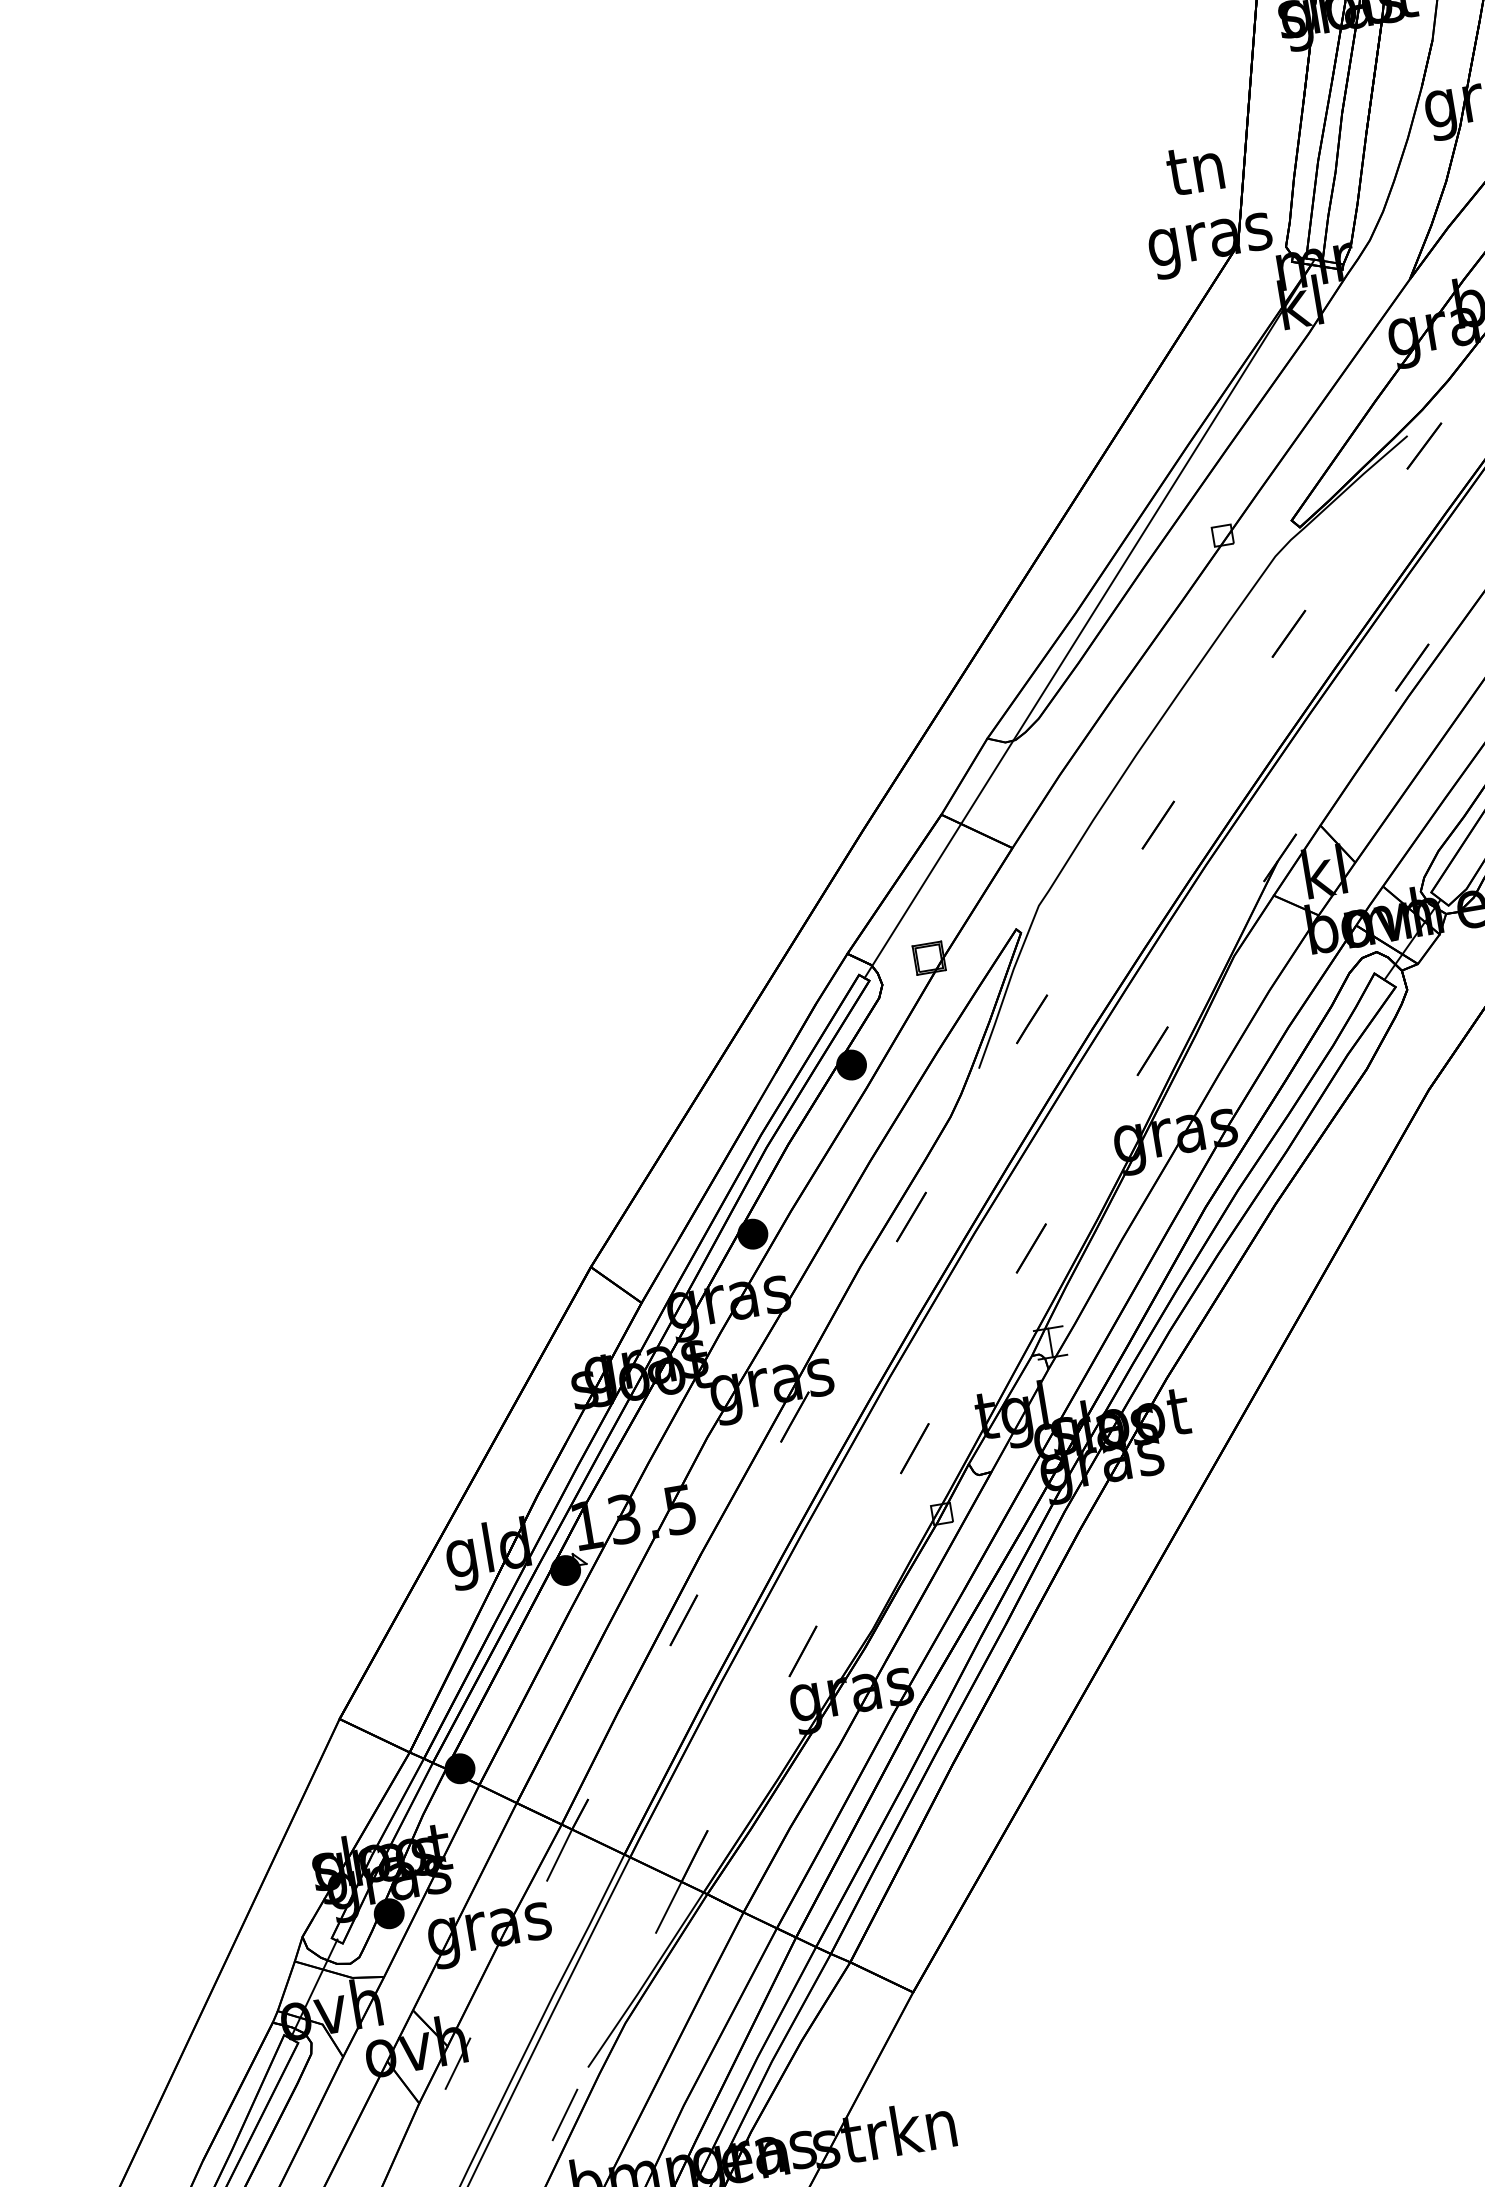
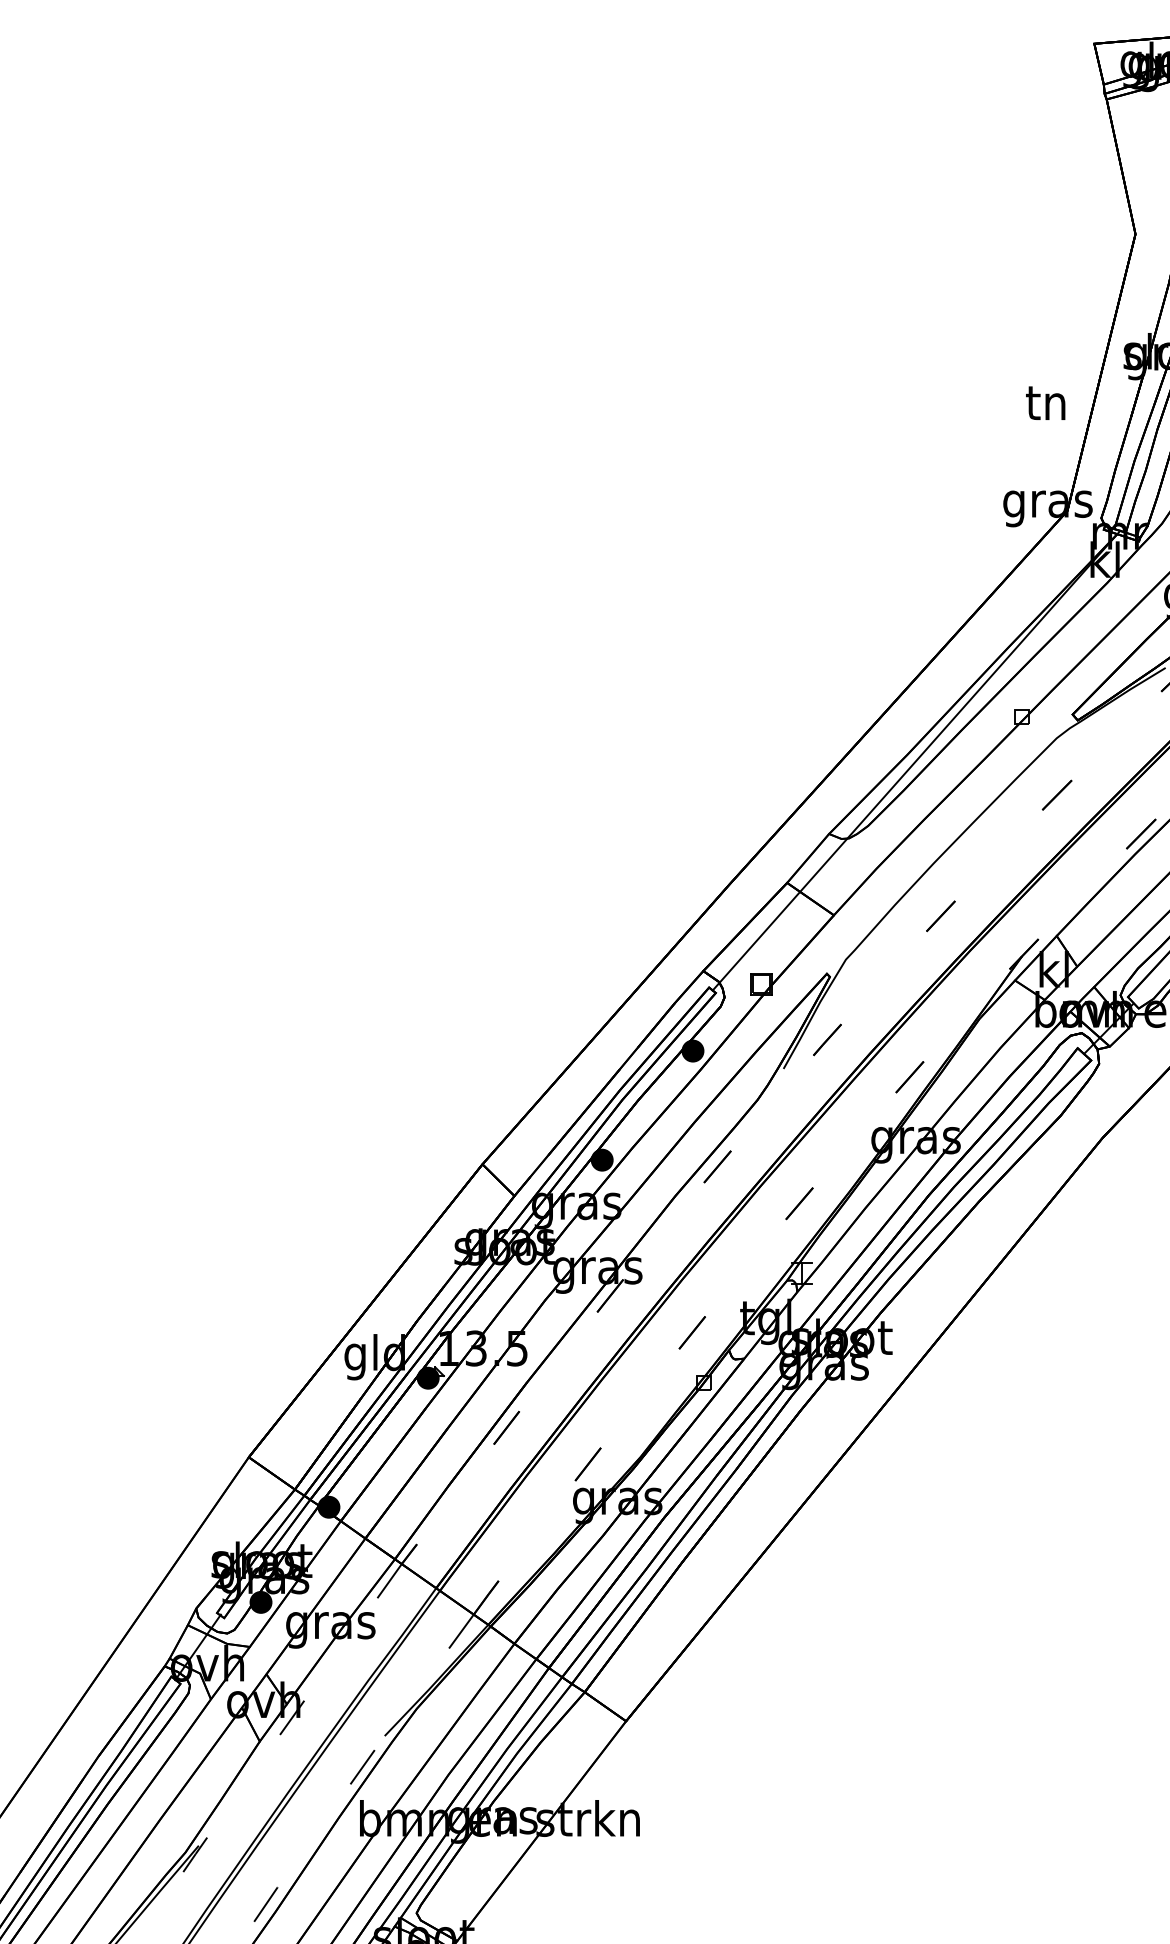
text: (1194, 168) -> (1045, 402), moved

